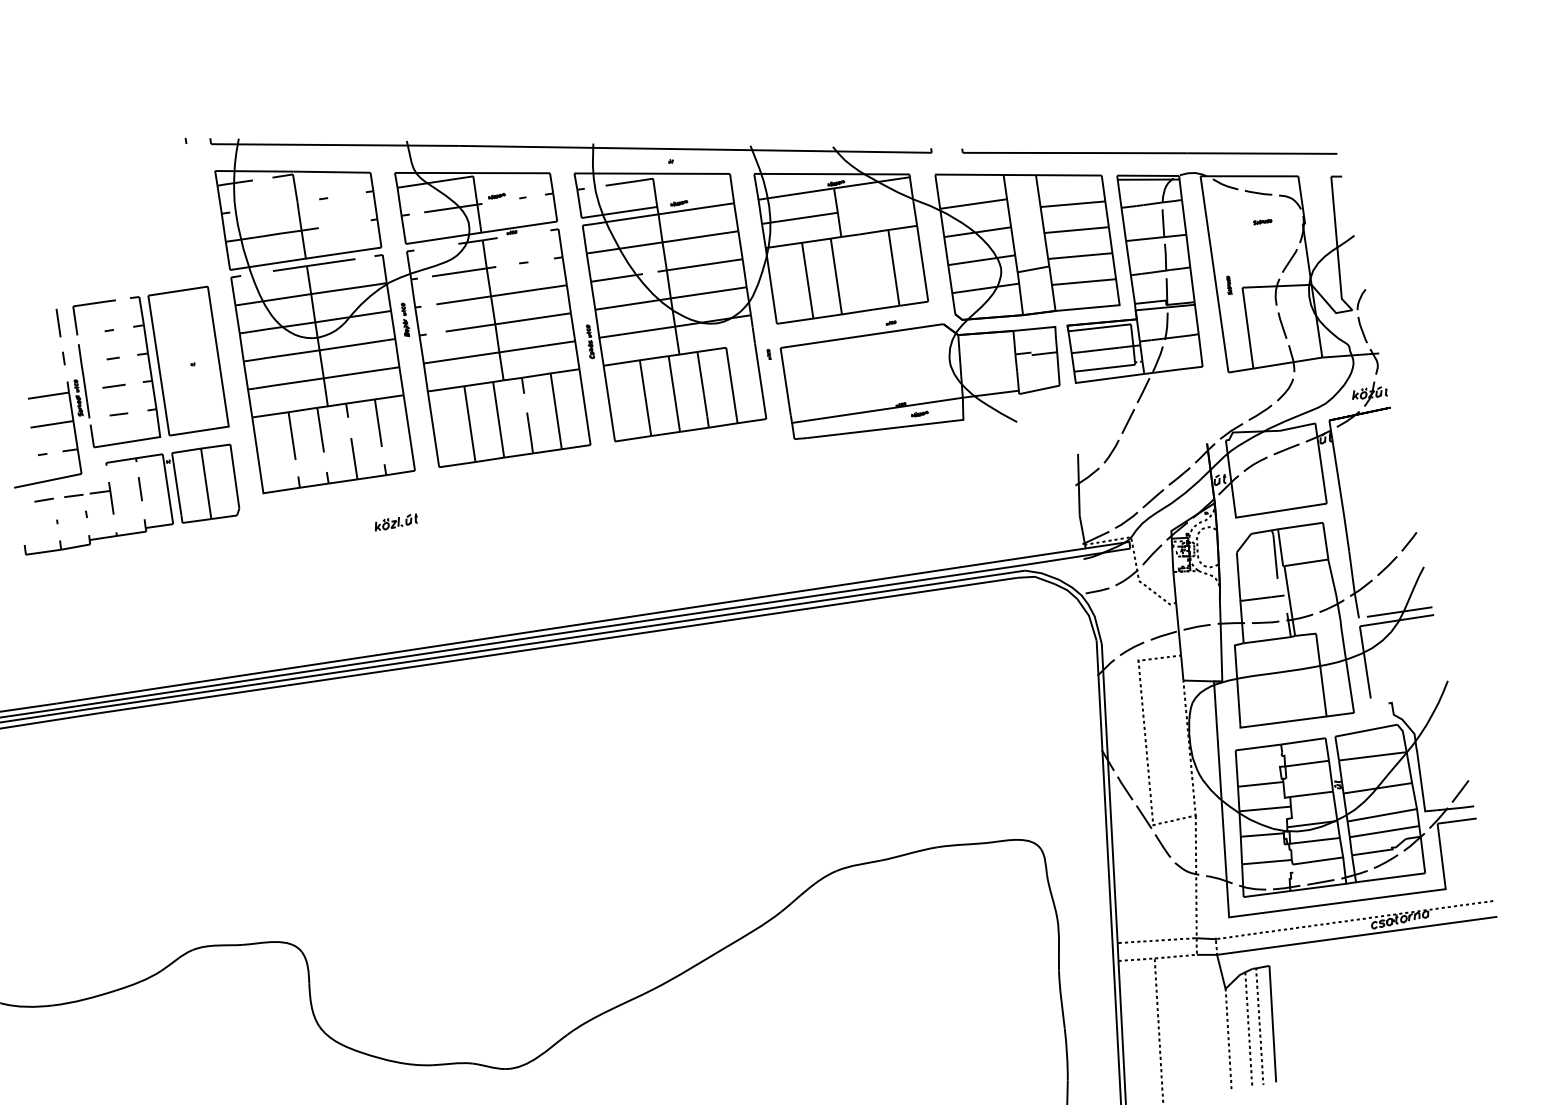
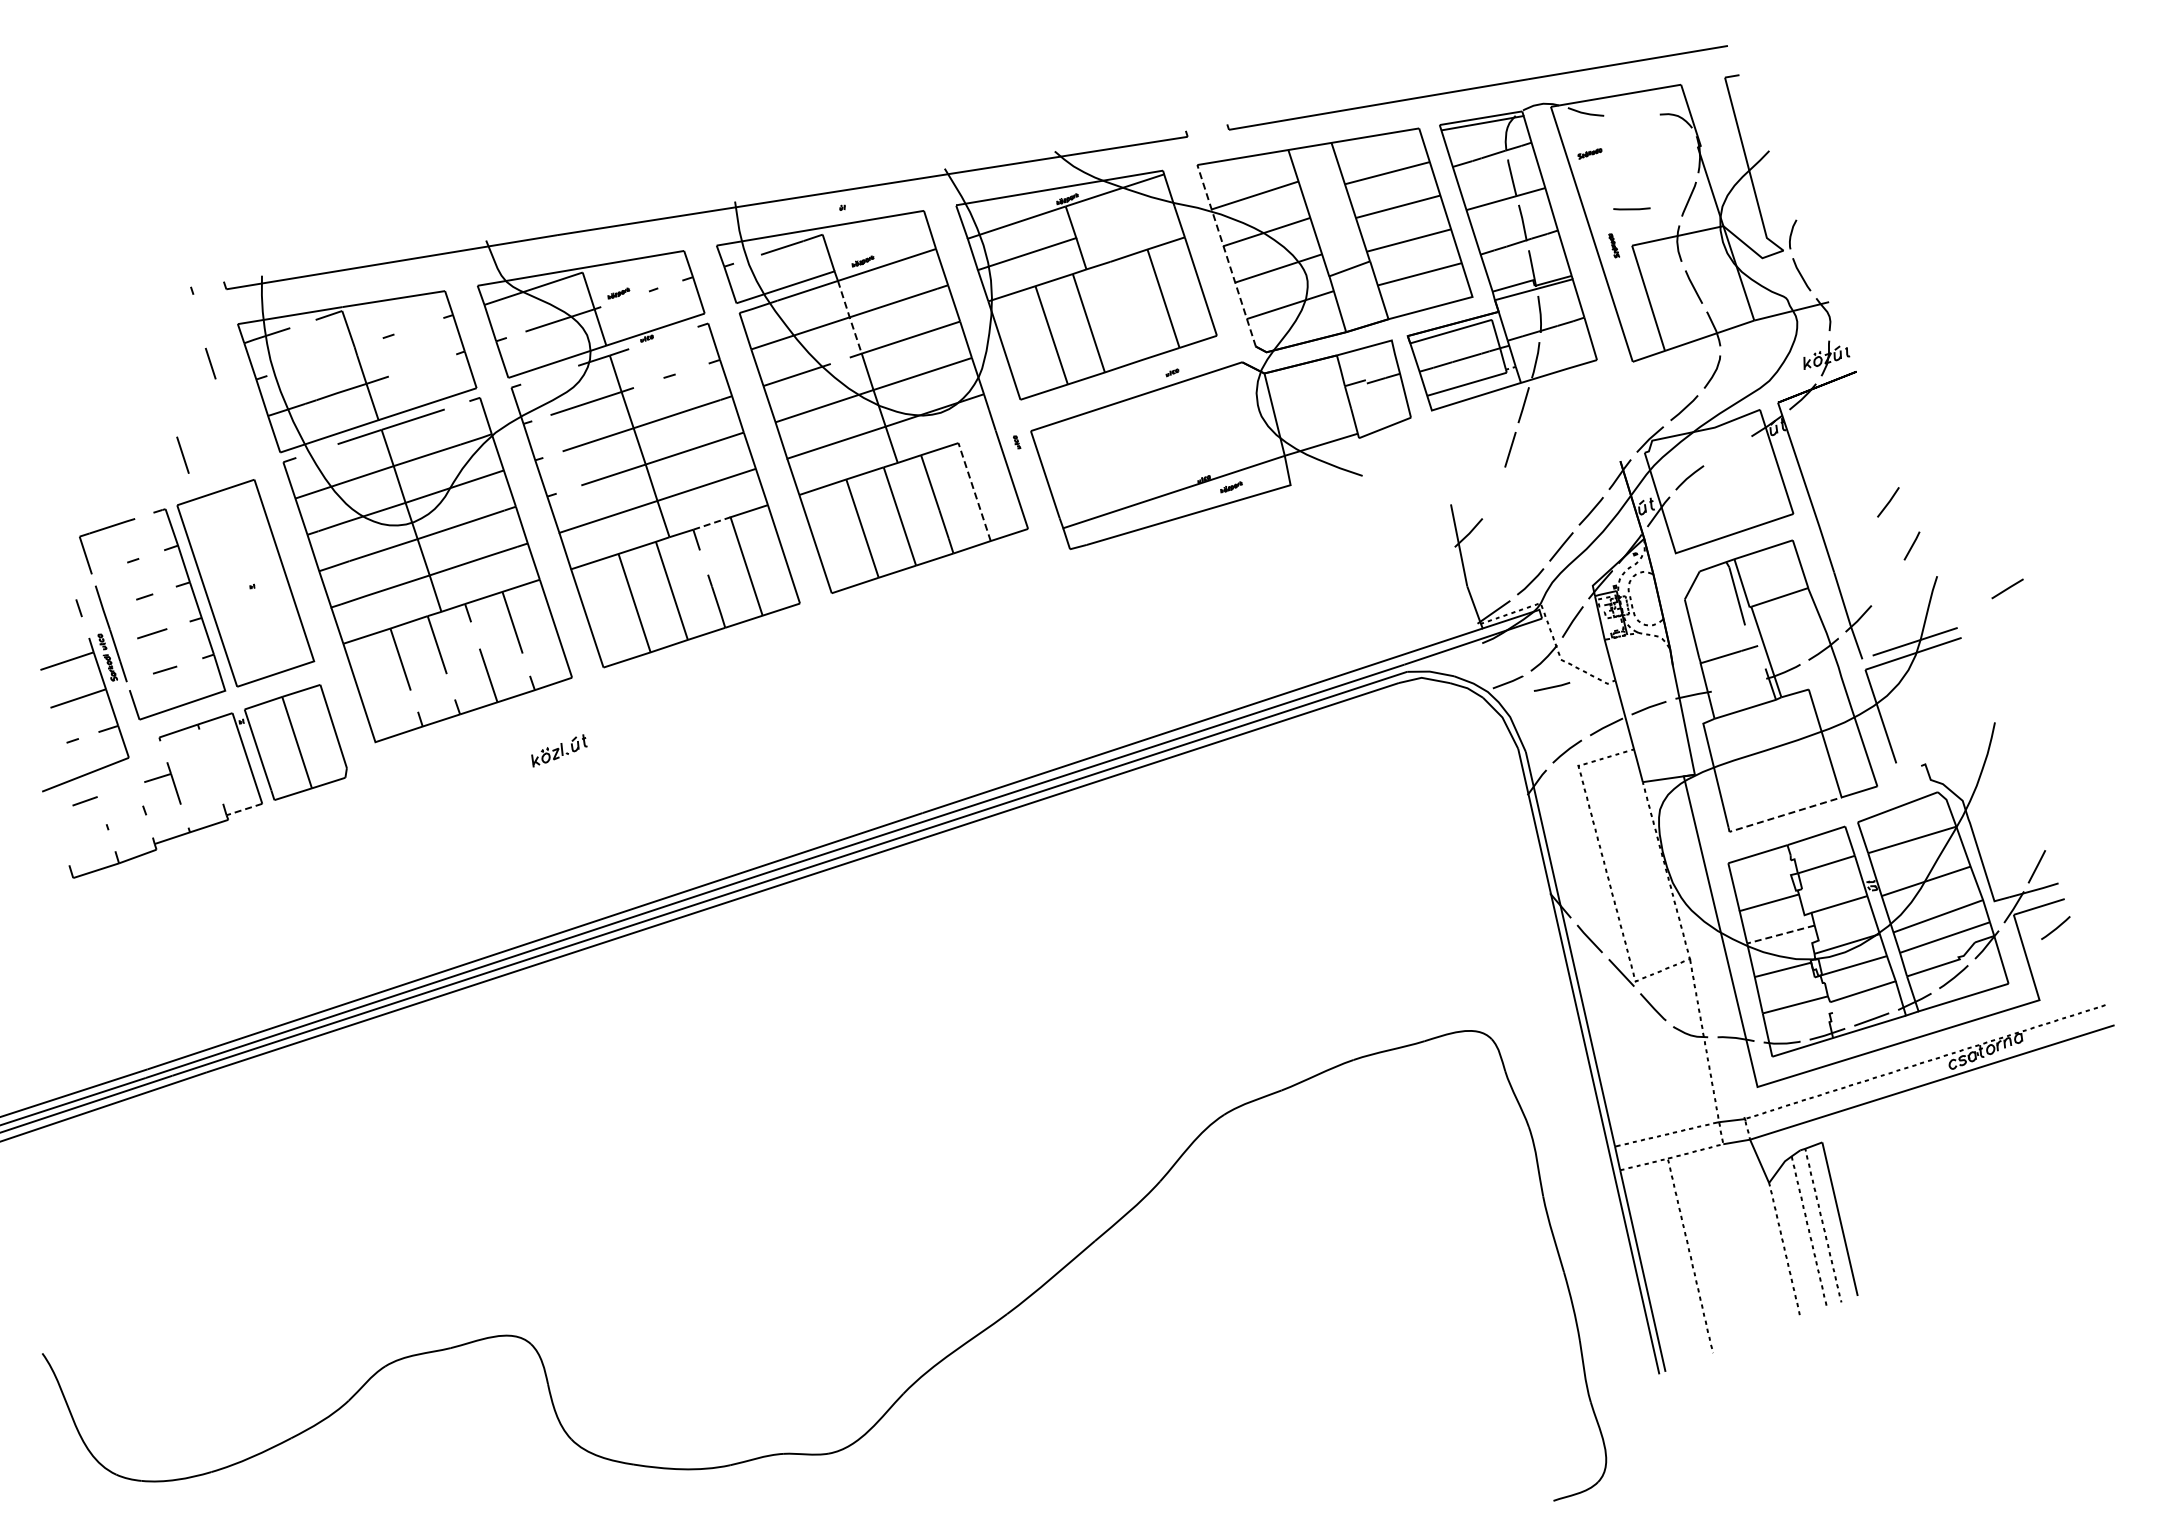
line: (1258, 192) -> (1631, 208), moved
part: (1262, 221) -> (1589, 153), moved
line: (662, 242) -> (849, 317), solid -> dashed
line: (945, 243) -> (1226, 254), solid -> dashed
part: (405, 319) -> (524, 478), removed
line: (58, 322) -> (182, 454), moved
part: (590, 342) -> (776, 466), removed
line: (535, 375) -> (711, 523), solid -> dashed
line: (731, 385) -> (974, 492), solid -> dashed
line: (1286, 449) -> (2007, 588), moved
line: (1111, 451) -> (1495, 493), removed
line: (140, 488) -> (210, 363), moved
line: (73, 495) -> (123, 788), removed
line: (159, 526) -> (244, 809), solid -> dashed
line: (1387, 566) -> (1888, 502), moved
line: (1265, 621) -> (1551, 686), moved
line: (1281, 722) -> (1782, 815), solid -> dashed
line: (1264, 808) -> (1780, 934), solid -> dashed
line: (1467, 838) -> (2056, 927), added

